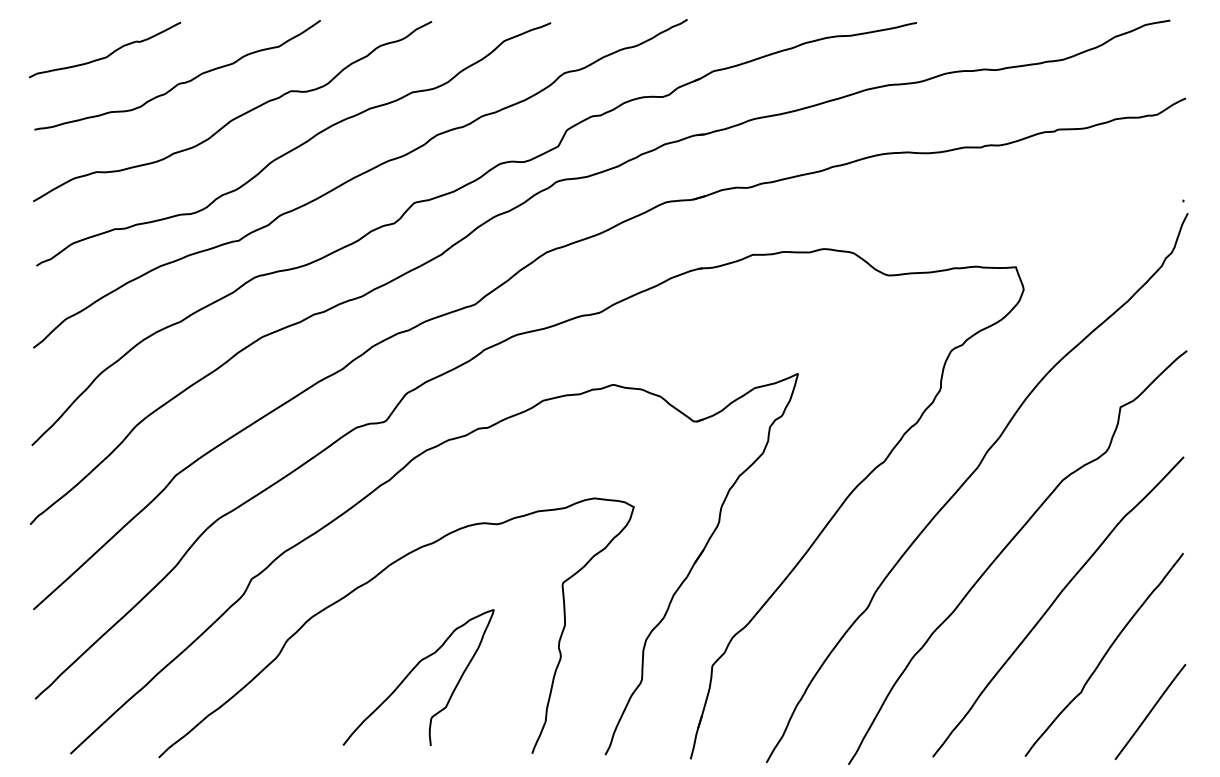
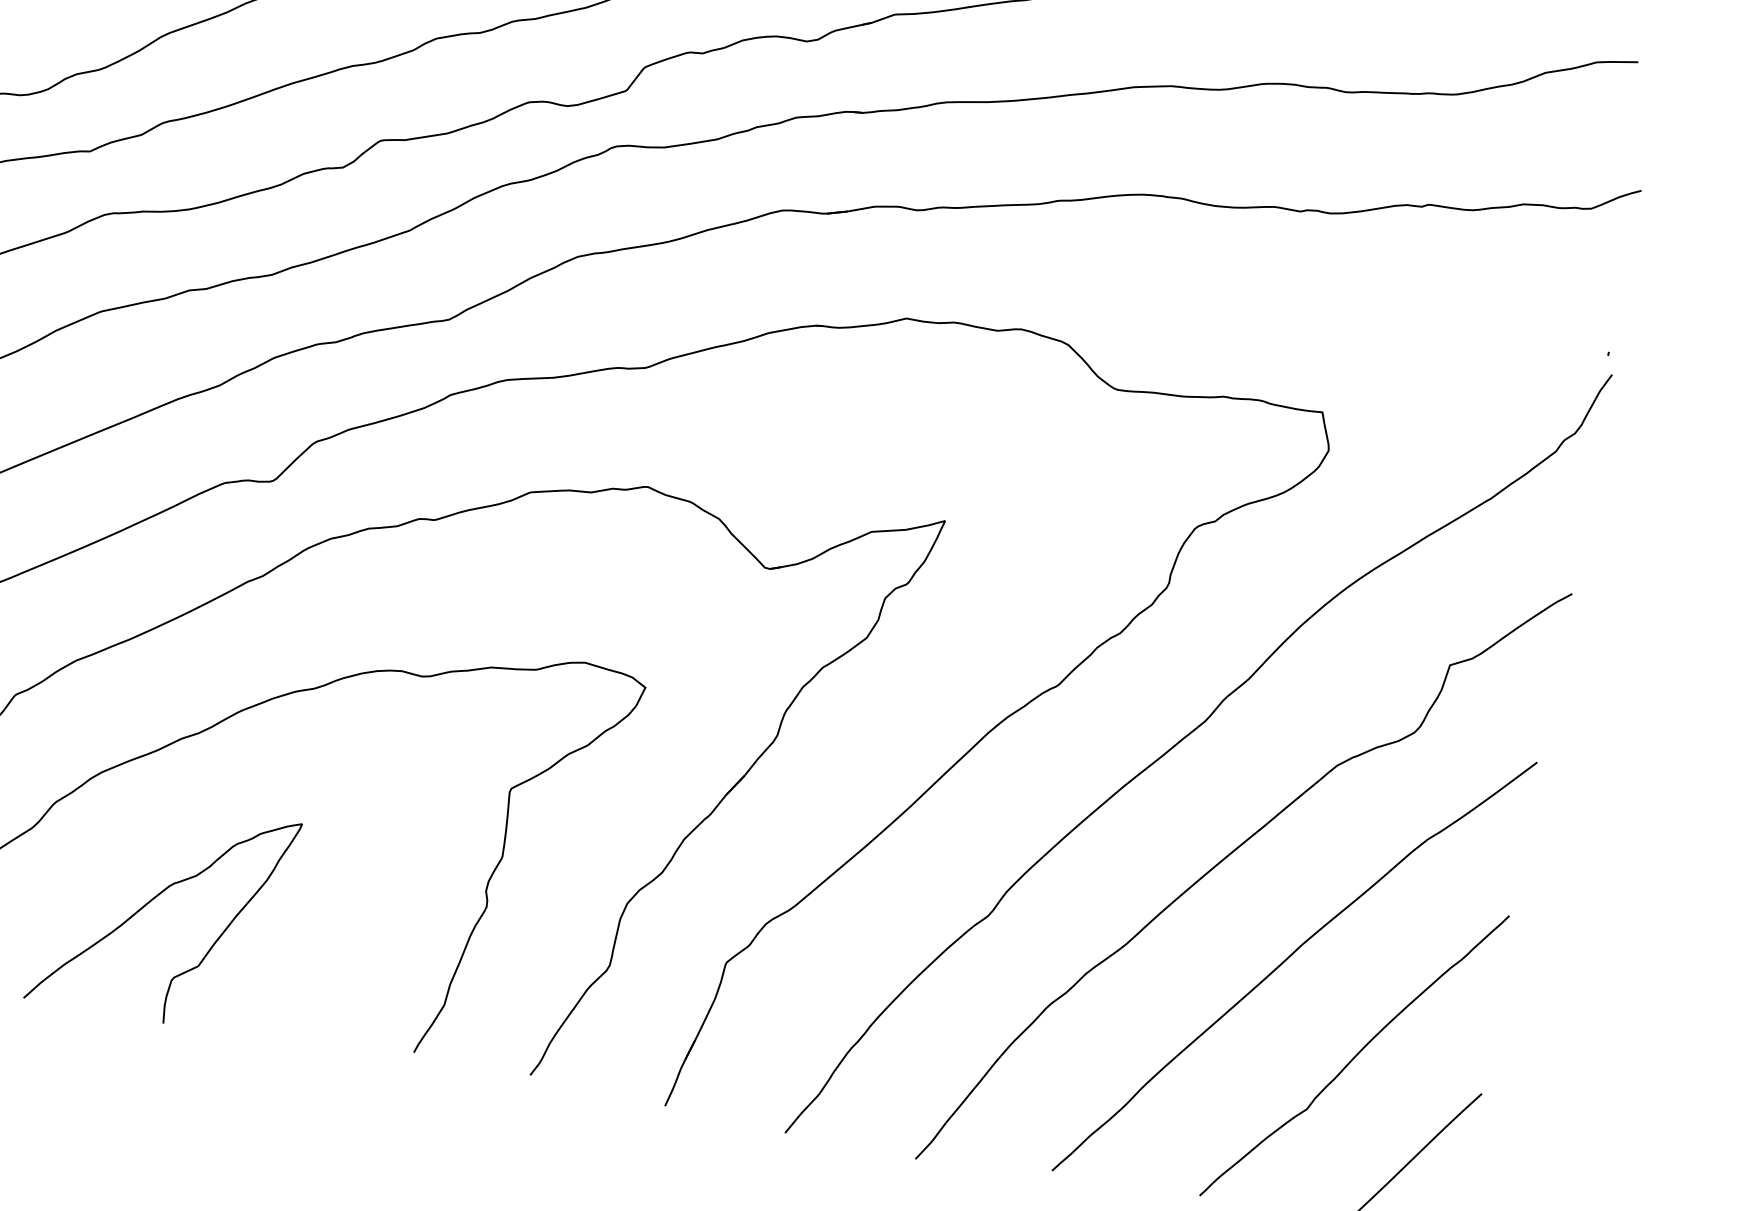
curve: (412, 671) -> (155, 899), moved

